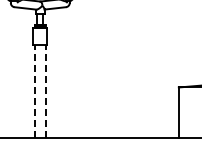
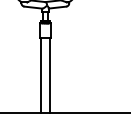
line: (34, 91) -> (40, 75), dashed -> solid
line: (45, 91) -> (49, 75), dashed -> solid

